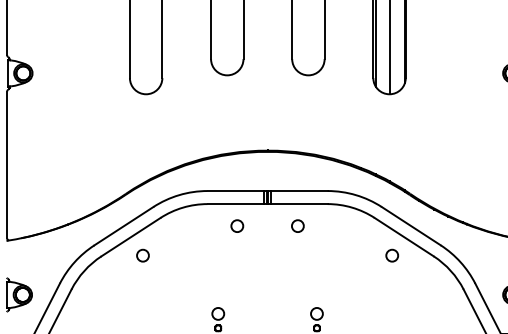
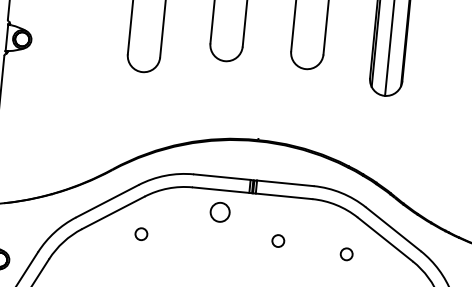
circle: (237, 225) -> (220, 211), size x1.6
circle: (297, 225) -> (277, 240), moved
circle: (142, 255) -> (140, 233), moved
circle: (392, 255) -> (346, 254), moved

